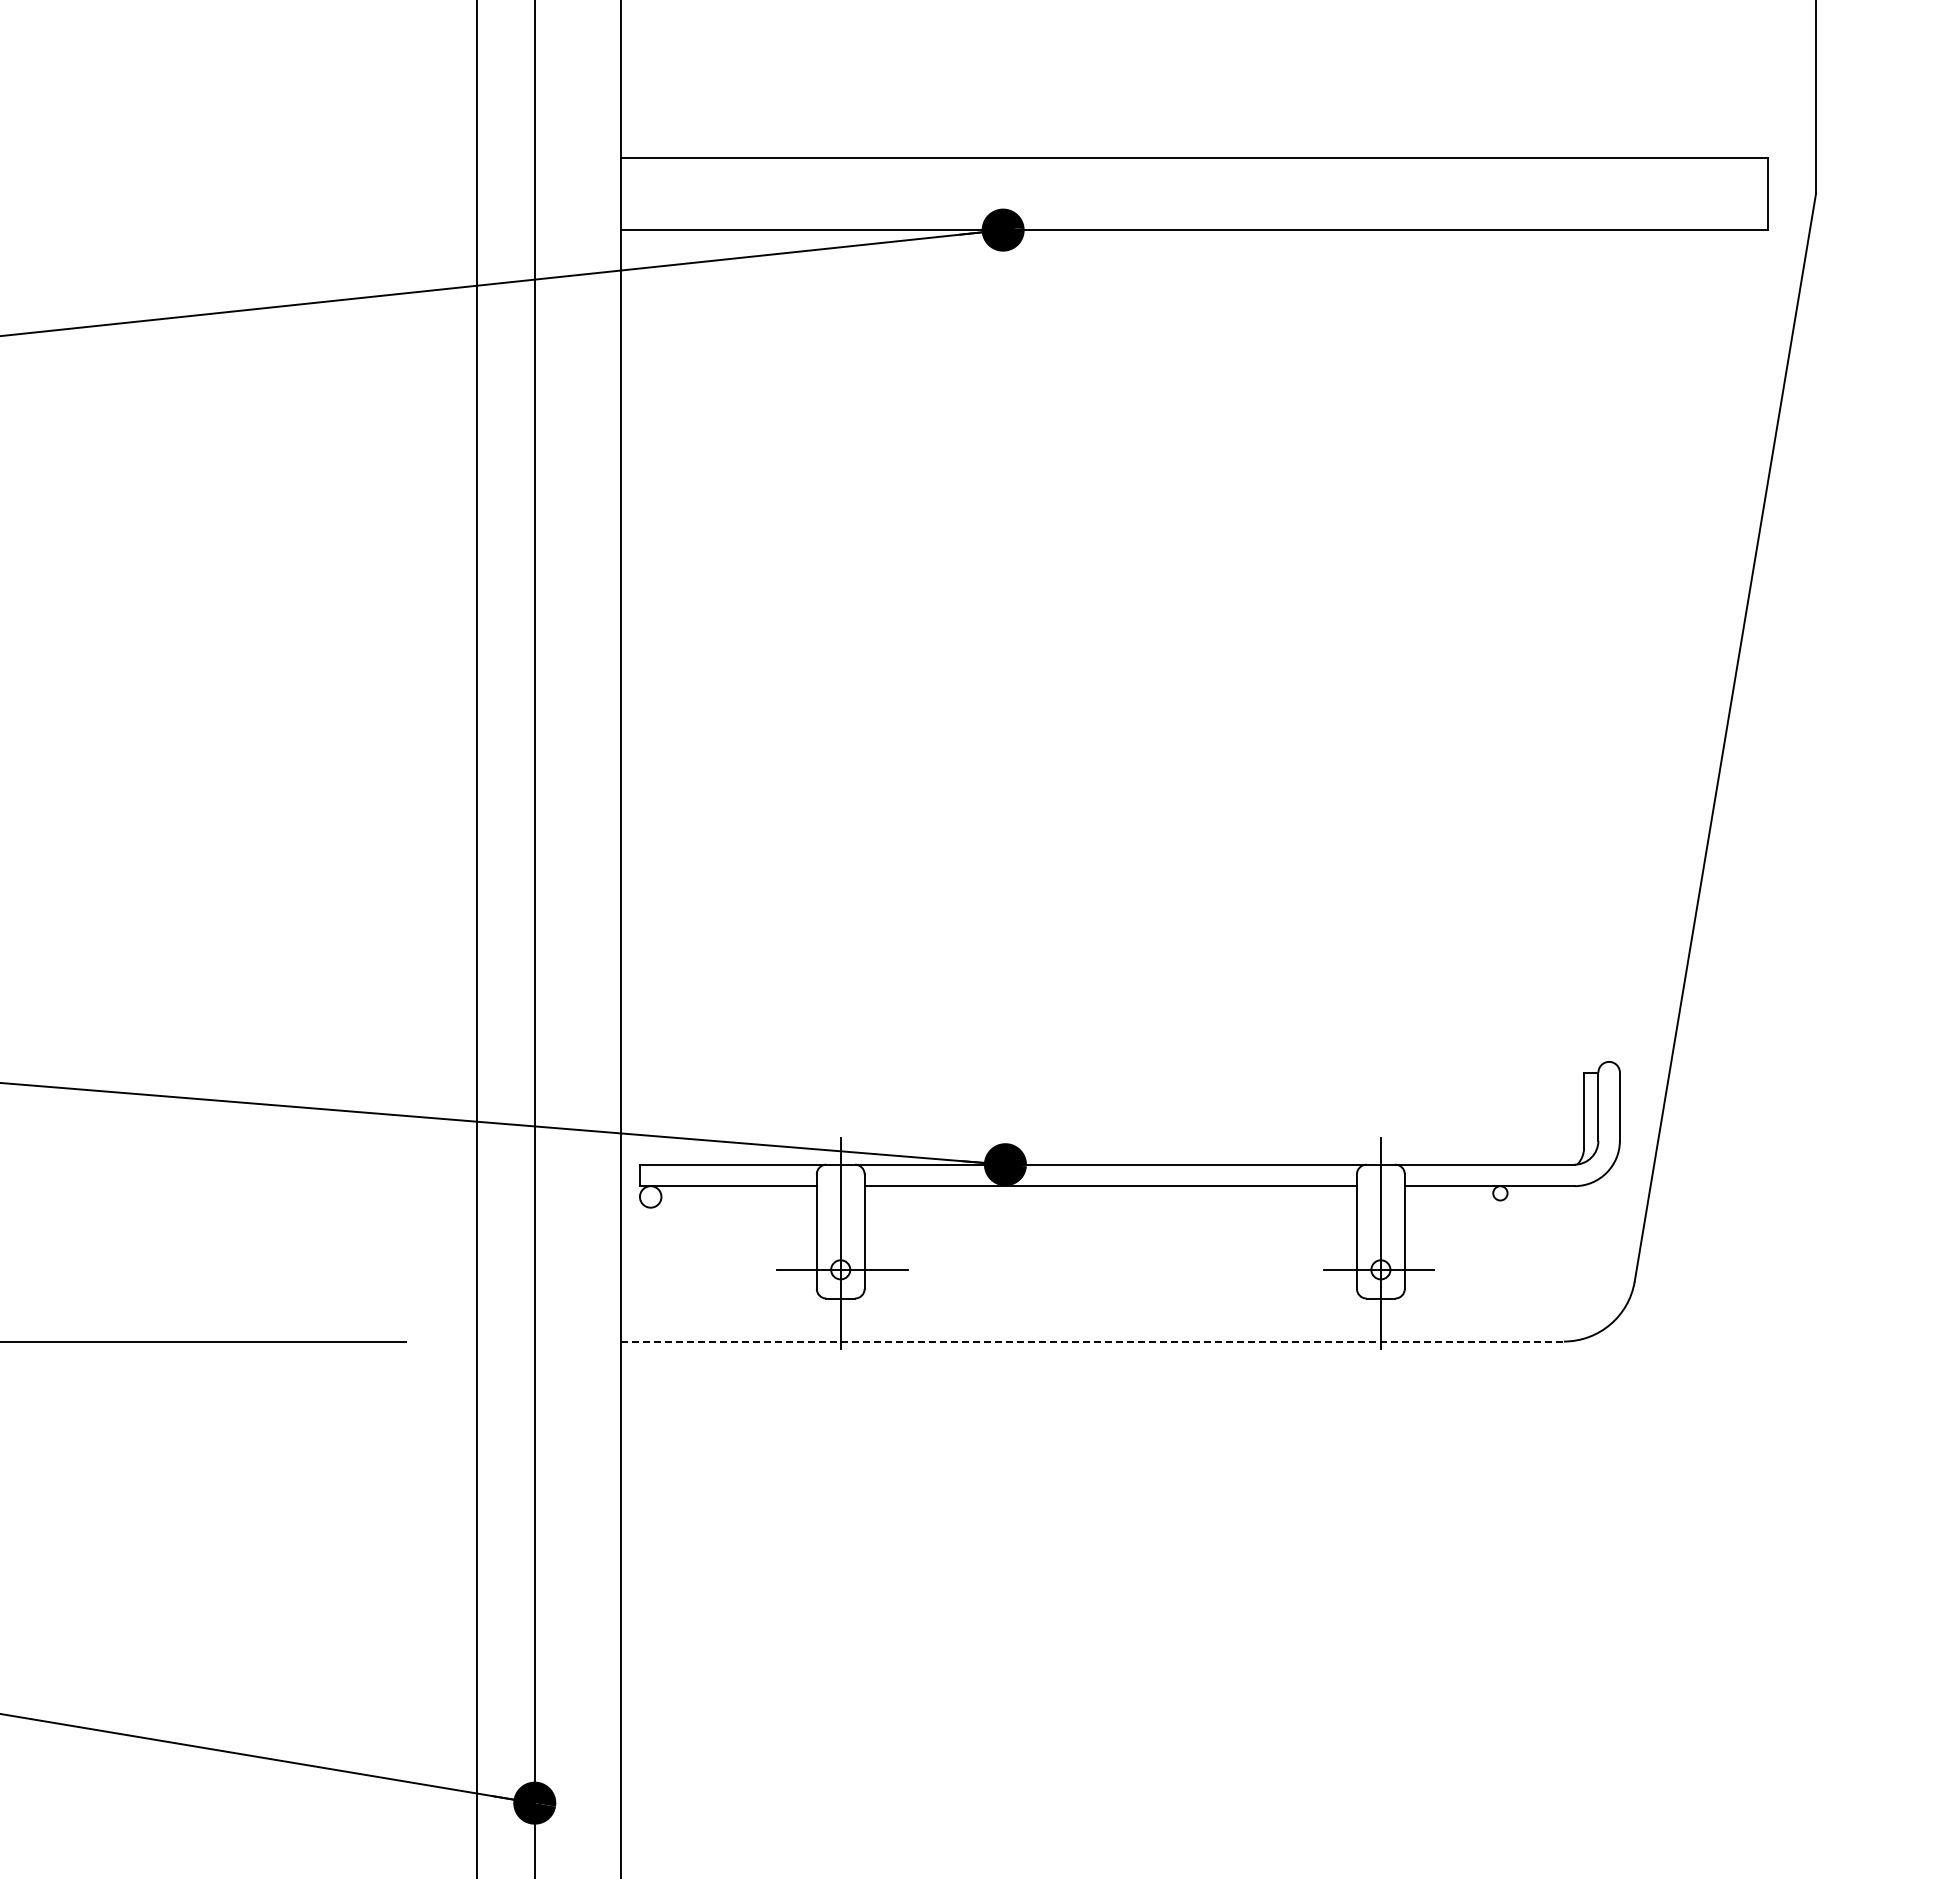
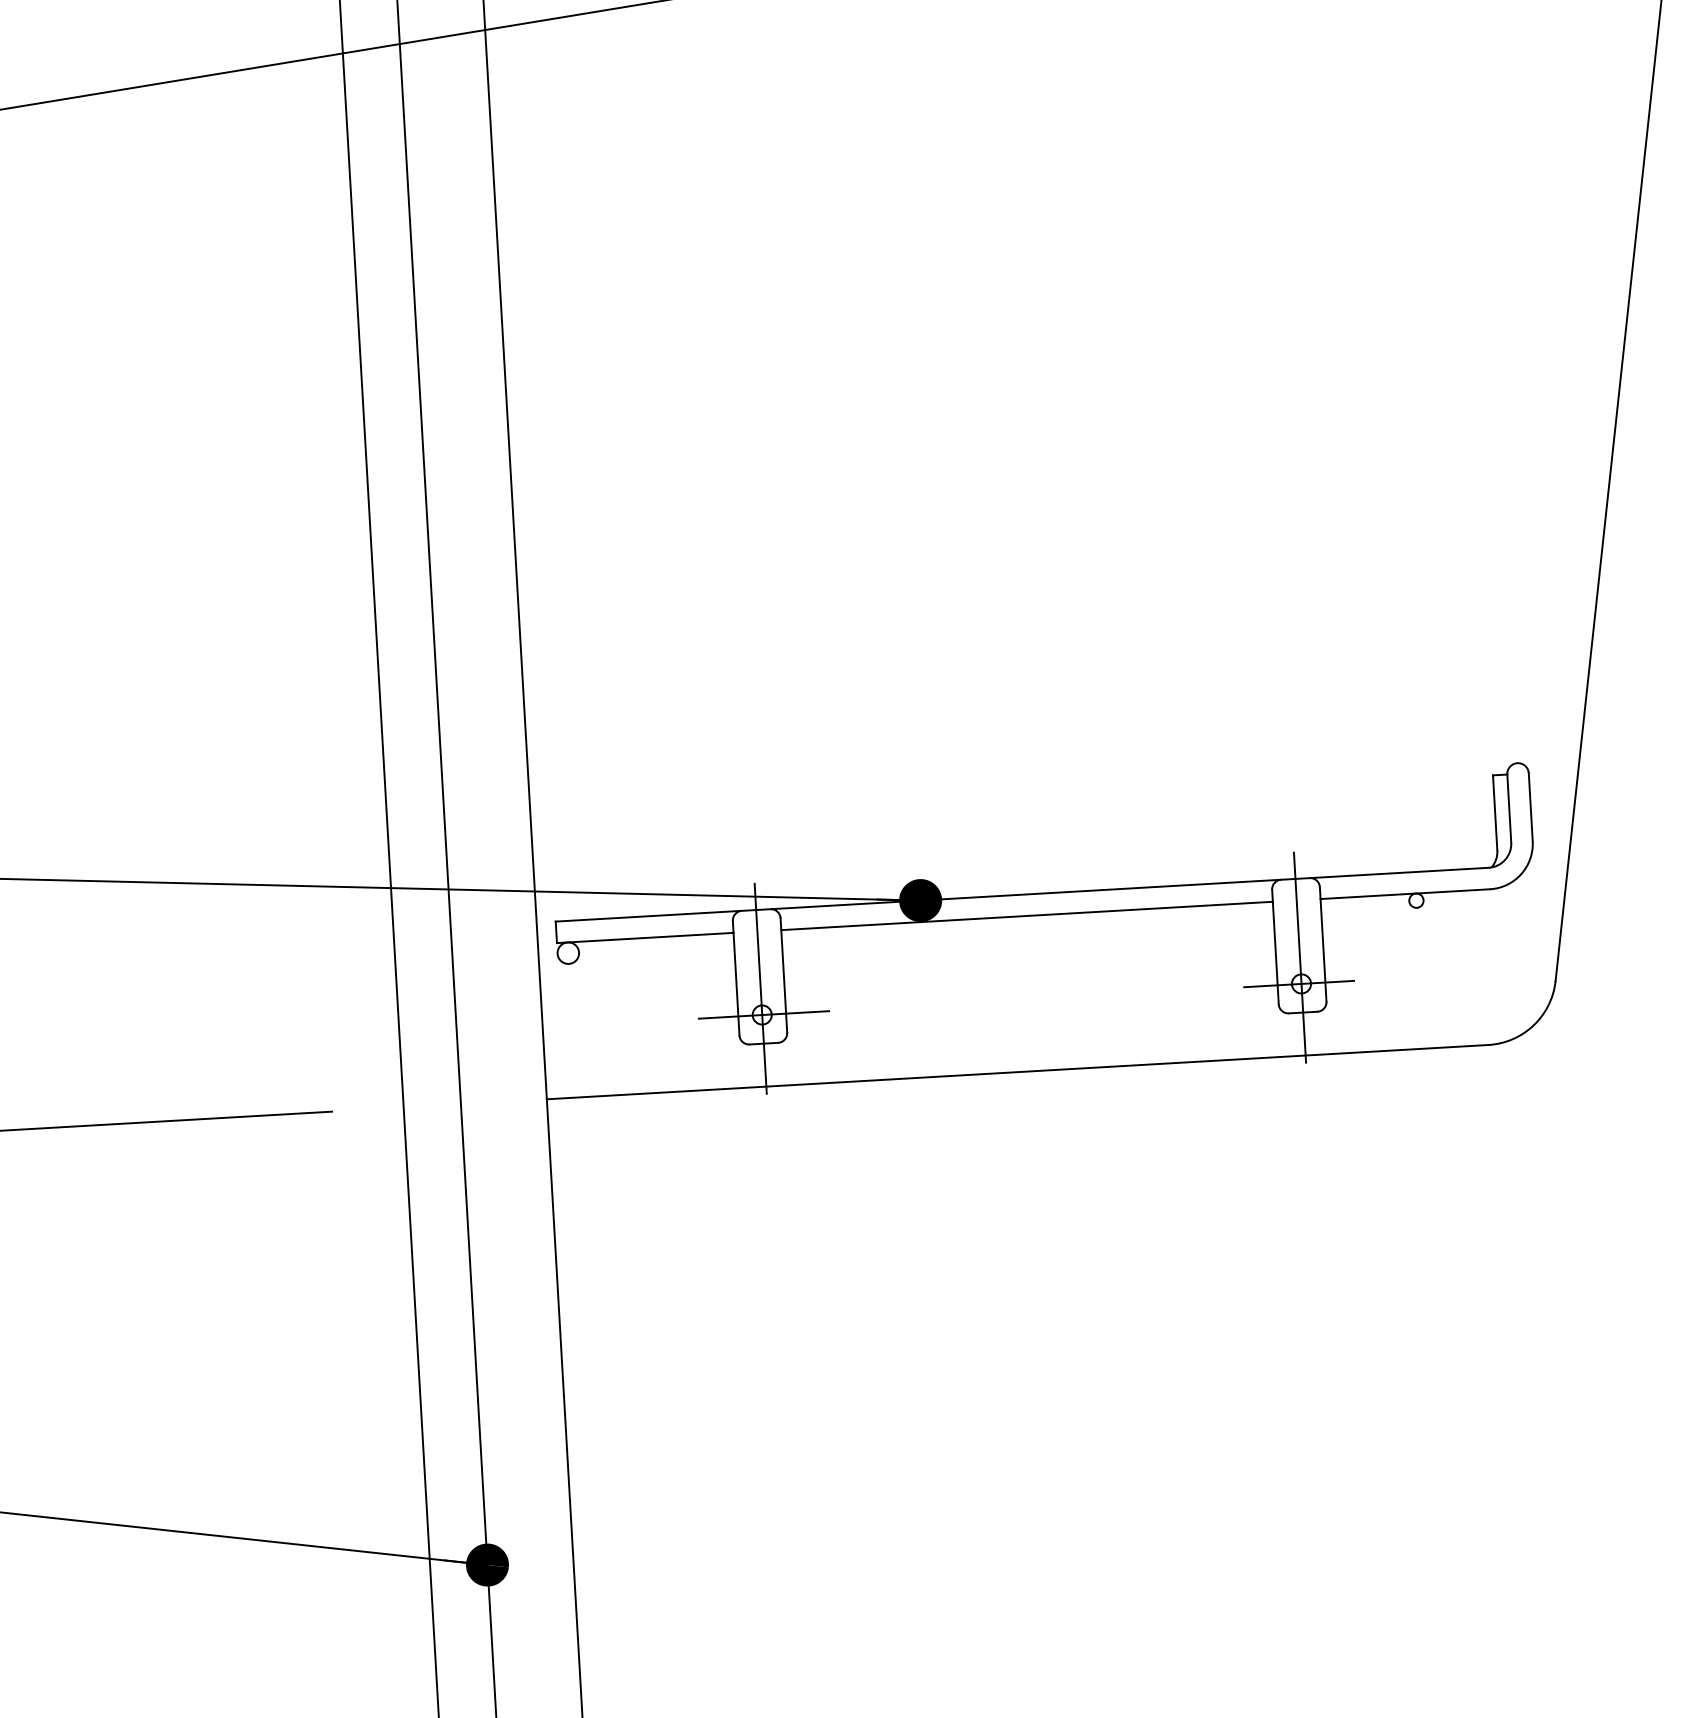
line: (1092, 1341) -> (1017, 1072), dashed -> solid

